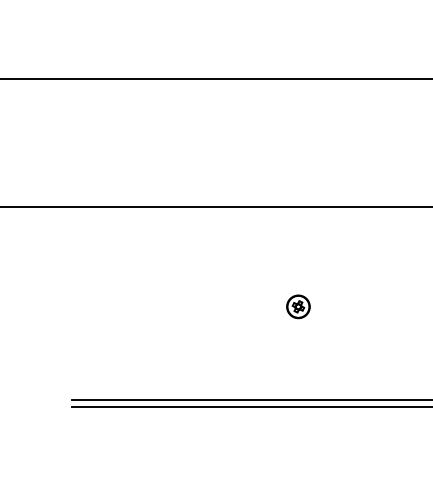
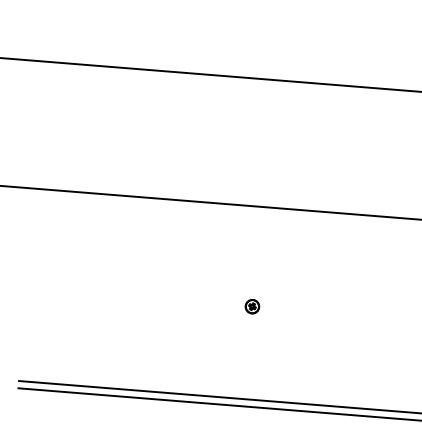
part: (298, 306) -> (252, 306), size x0.6

